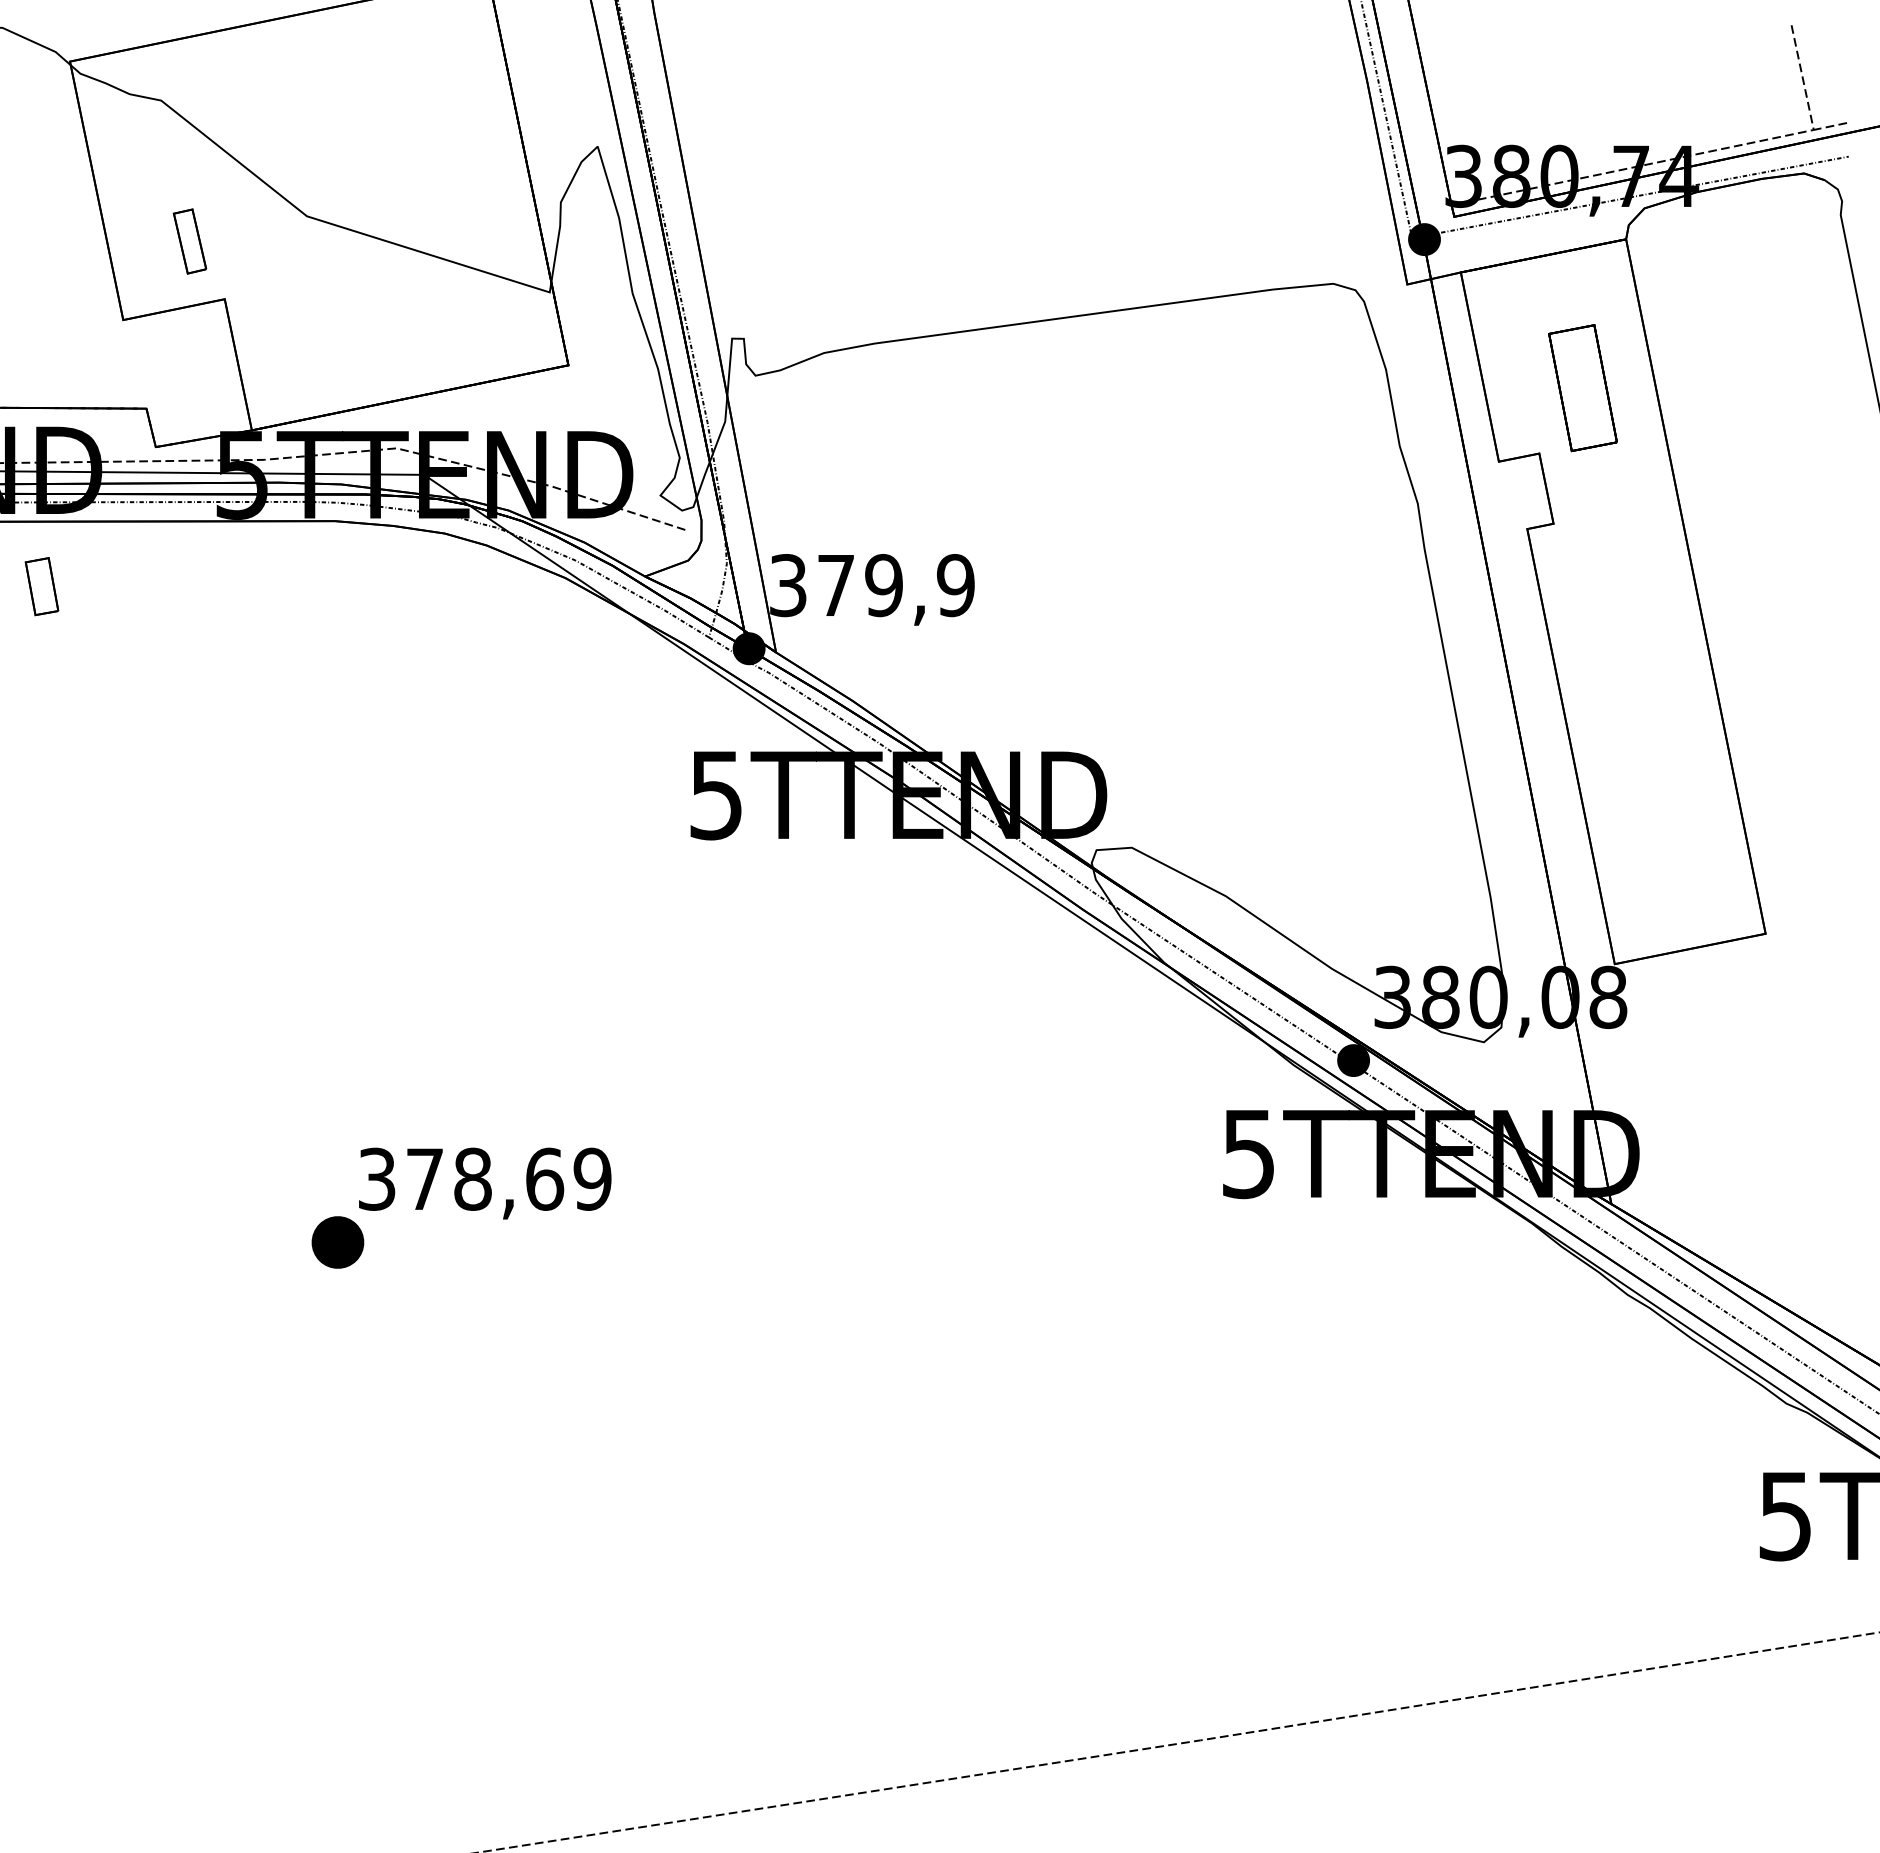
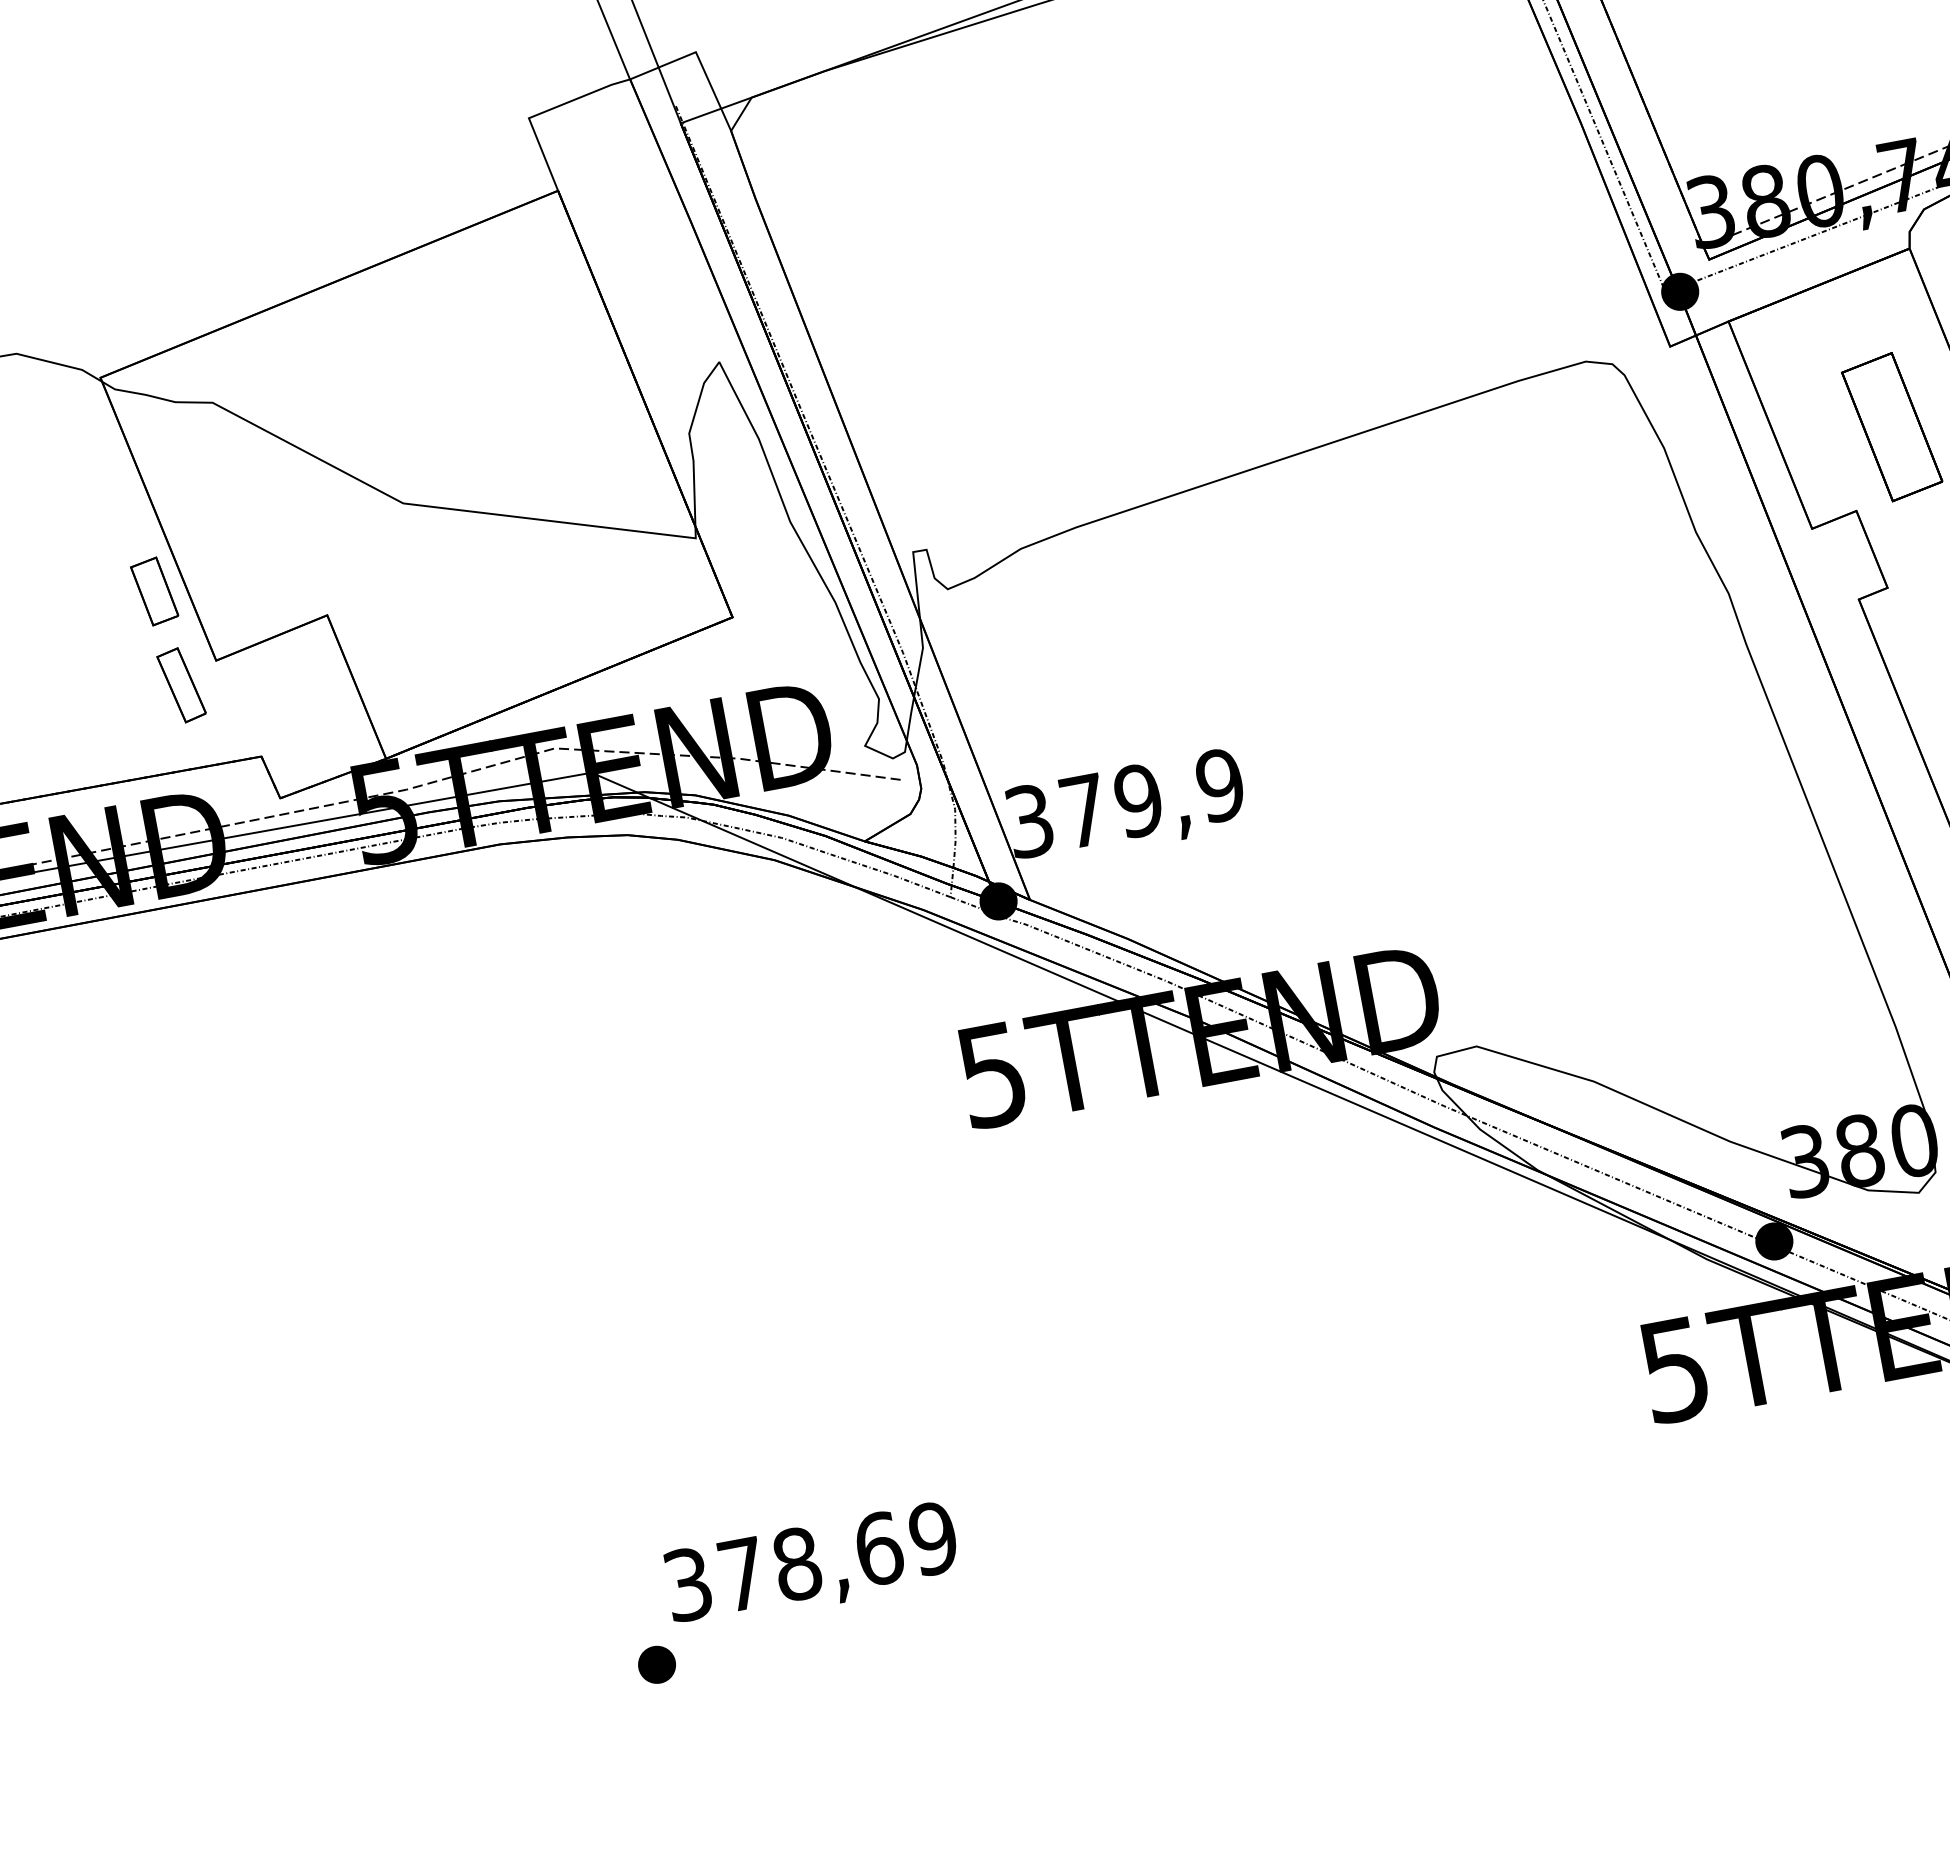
part: (189, 241) -> (181, 685), moved
part: (41, 586) -> (154, 591), moved
part: (337, 1242) -> (656, 1664), size x0.62

